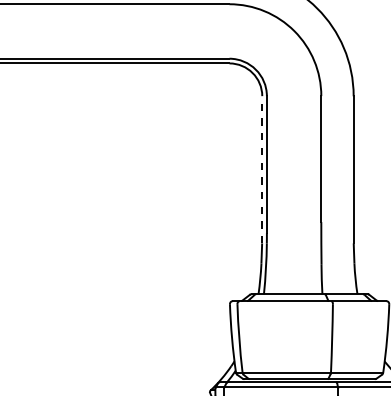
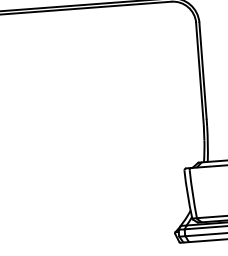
line: (262, 169) -> (200, 74), dashed -> solid

